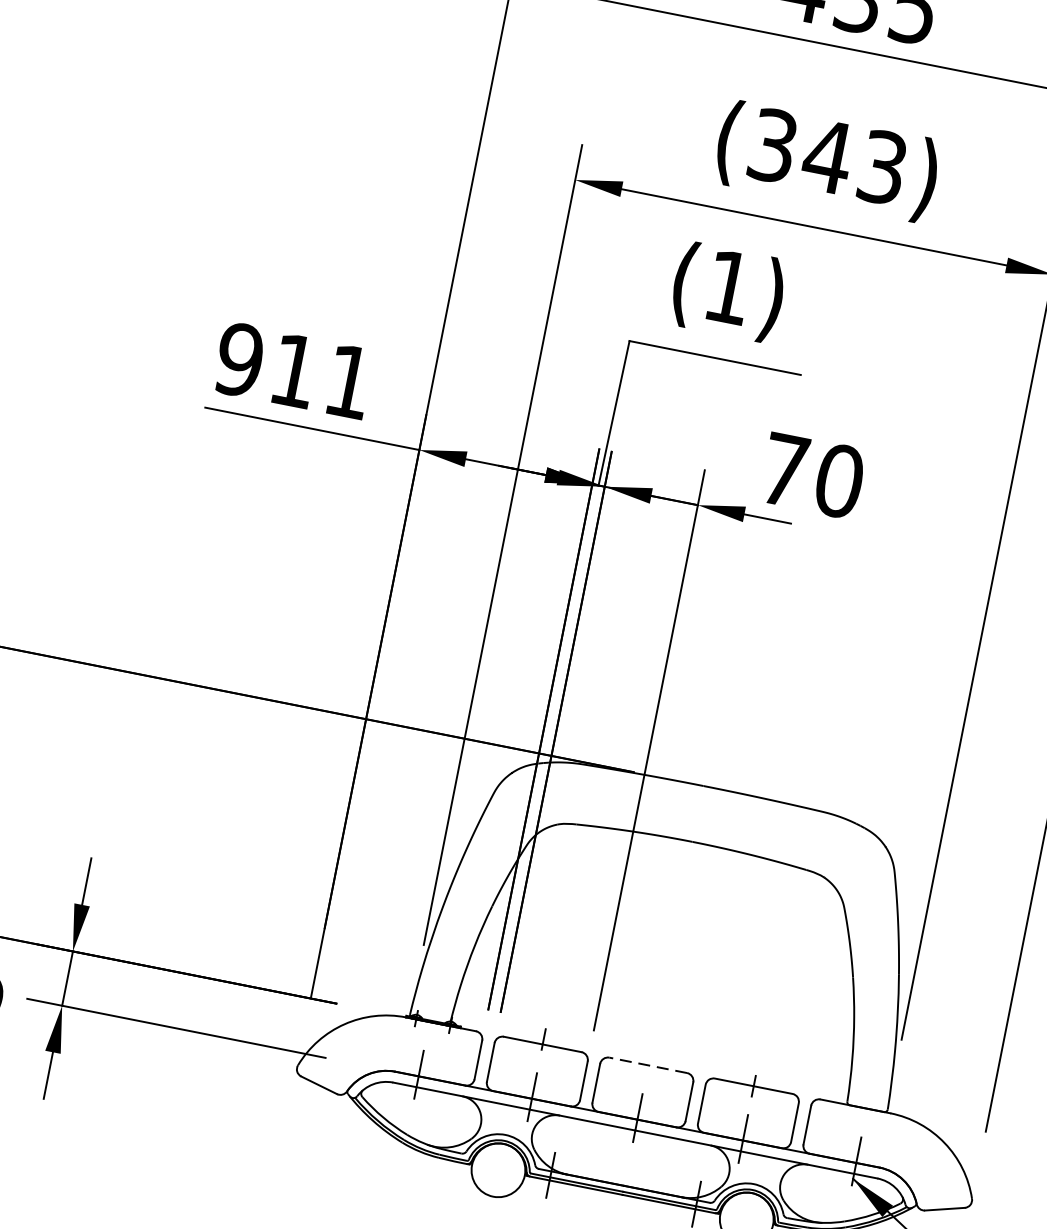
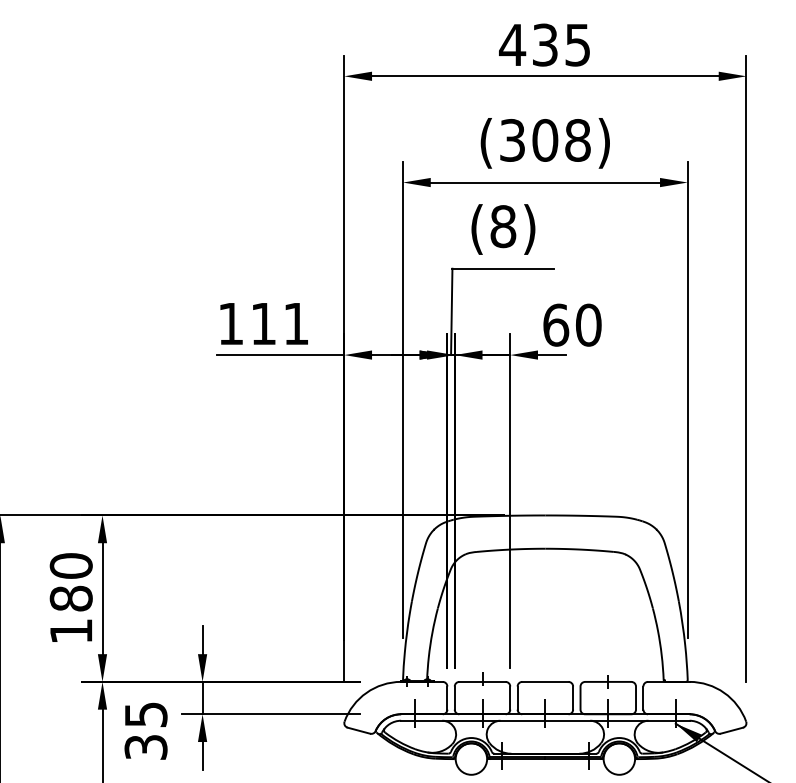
text: (853, 161) -> (560, 140), (343) -> (308)
text: (729, 287) -> (503, 226), (1) -> (8)
text: (238, 359) -> (230, 323), 911 -> 111
text: (785, 469) -> (556, 324), 70 -> 60
line: (646, 1064) -> (544, 681), dashed -> solid

